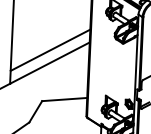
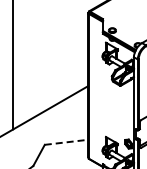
line: (50, 50) -> (50, 95), removed
line: (64, 99) -> (66, 142), solid -> dashed

